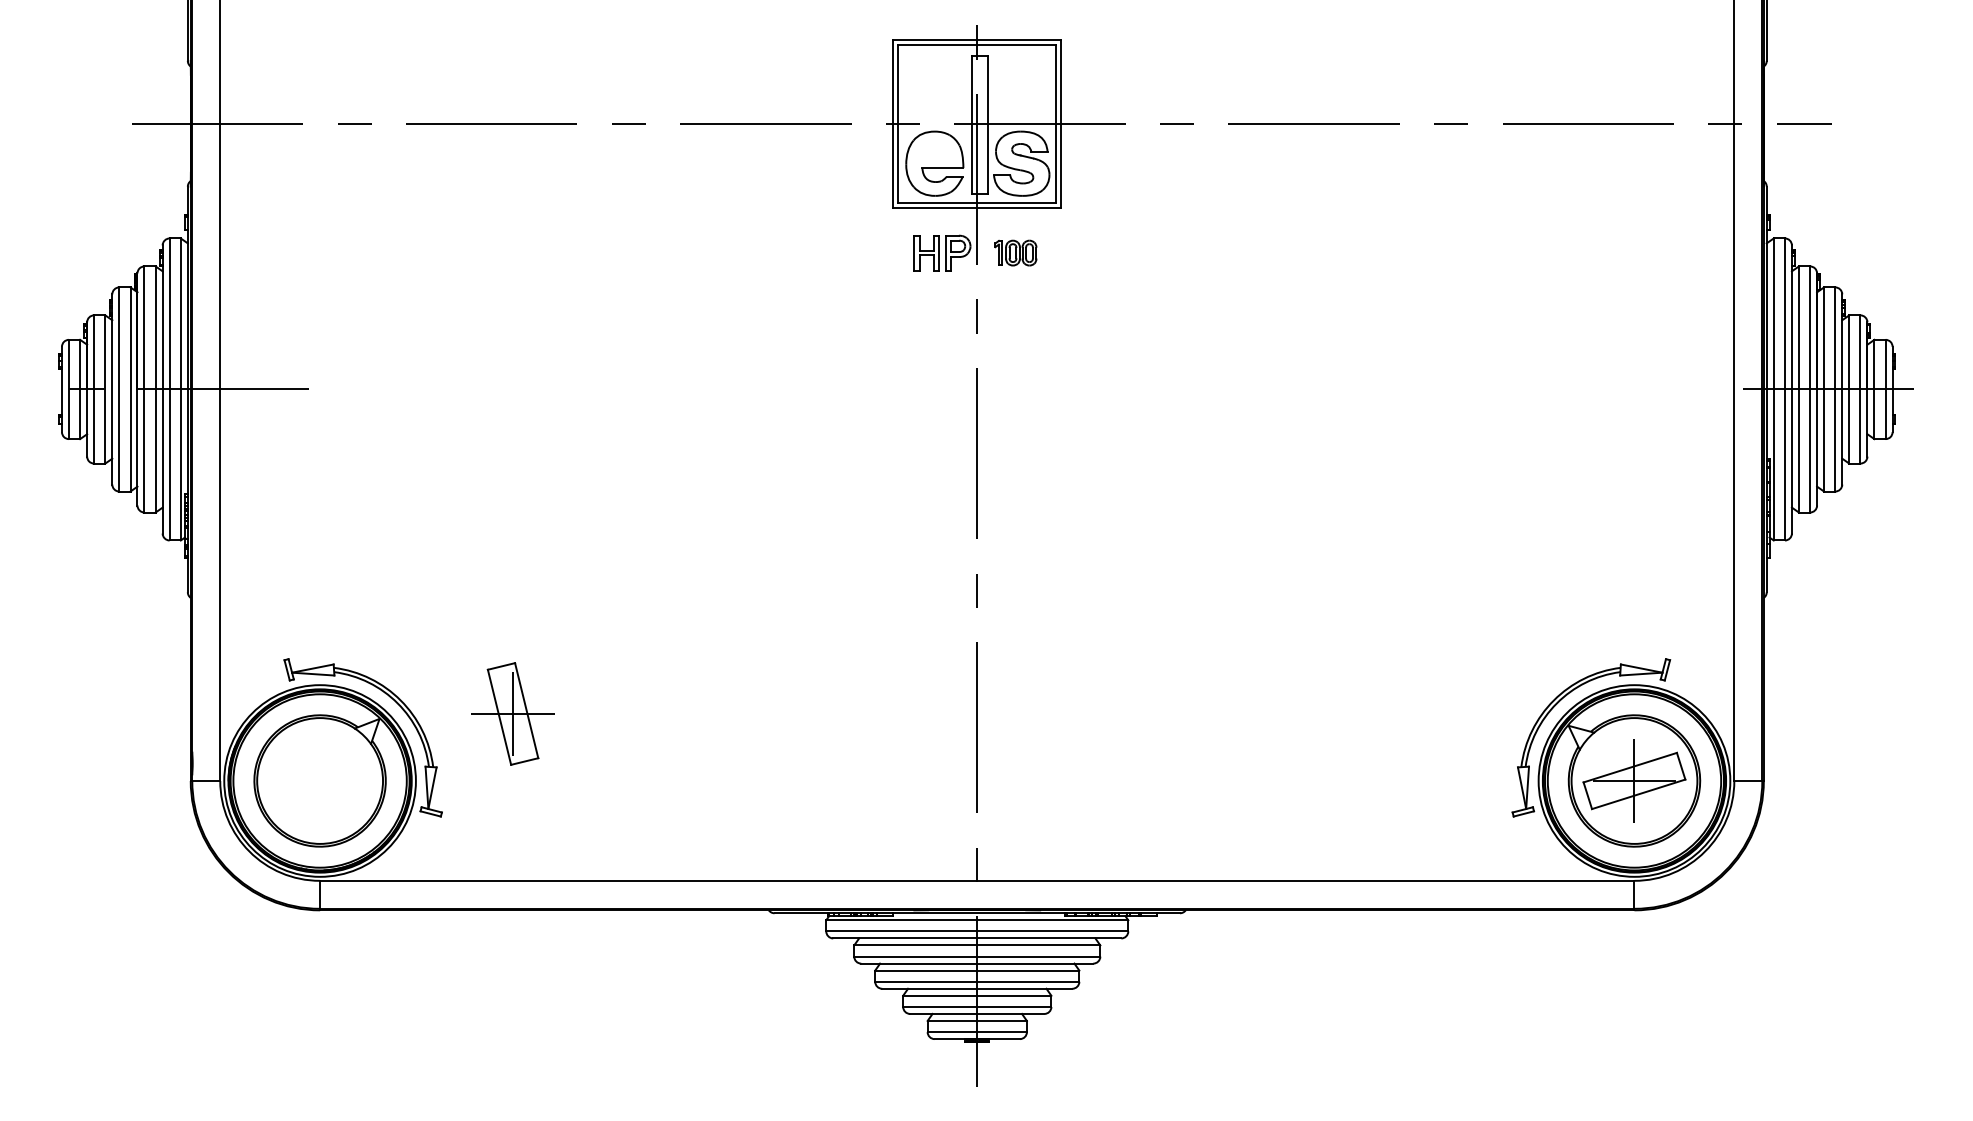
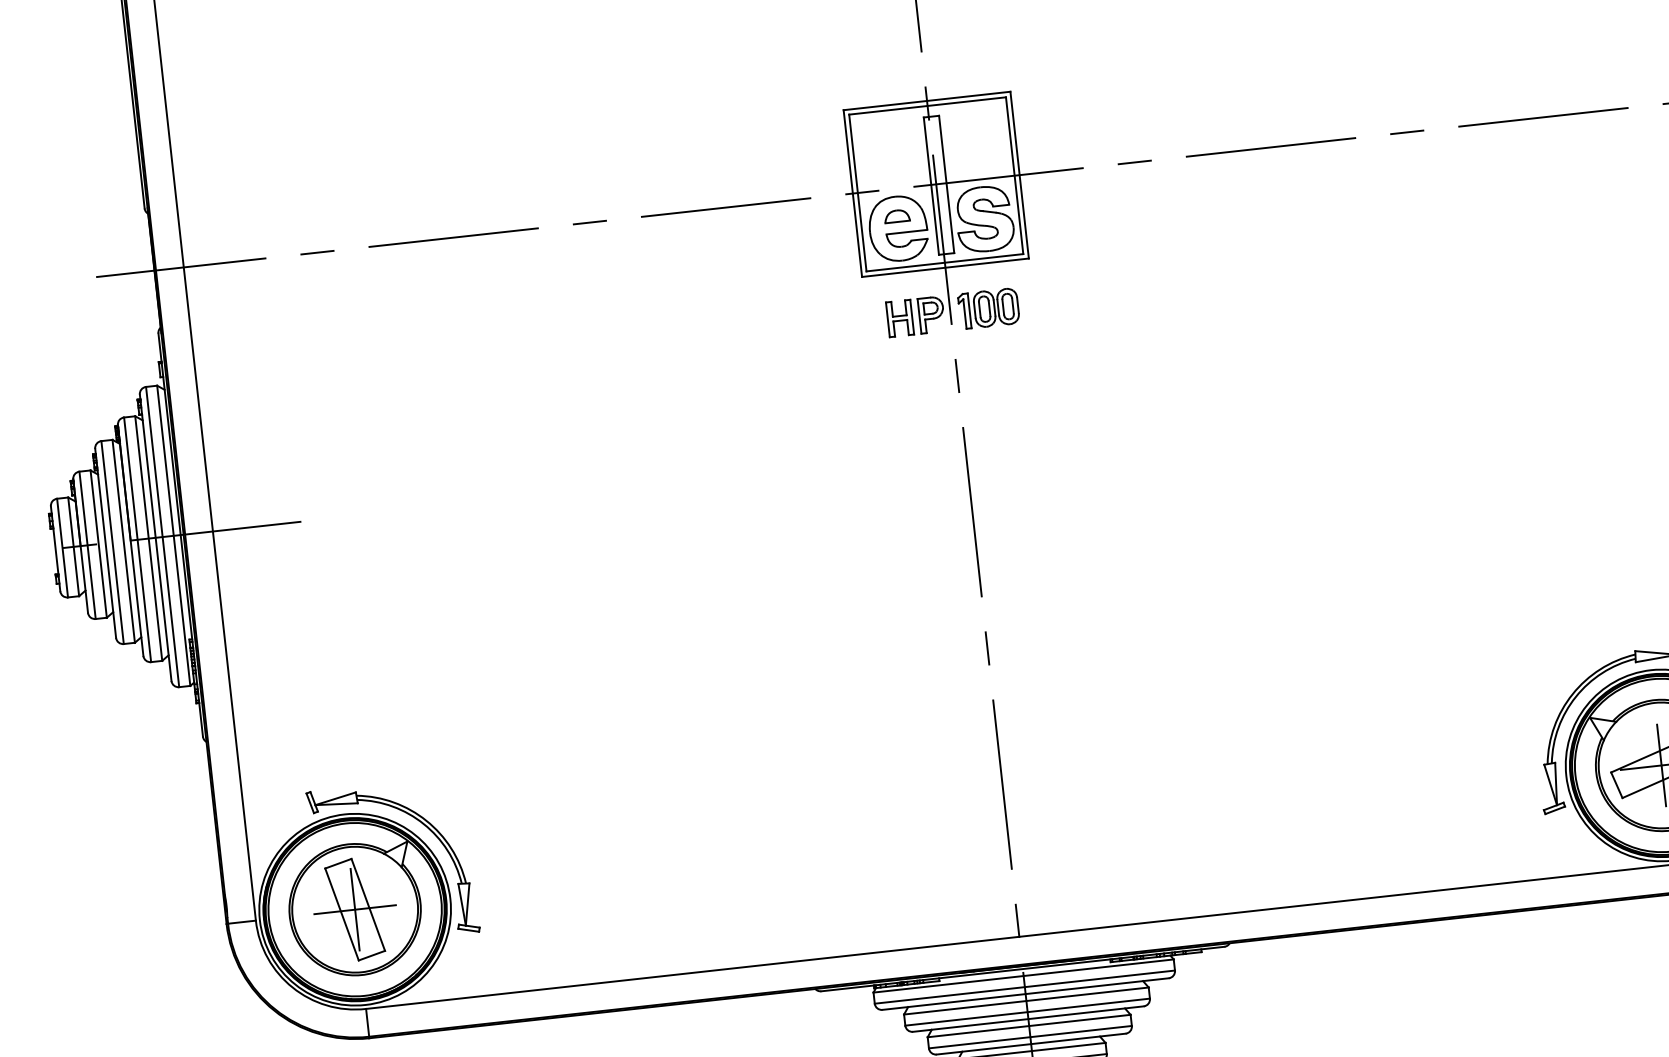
part: (934, 150) -> (896, 215), added
part: (1015, 252) -> (988, 308), size x1.43
part: (512, 713) -> (354, 909), moved

